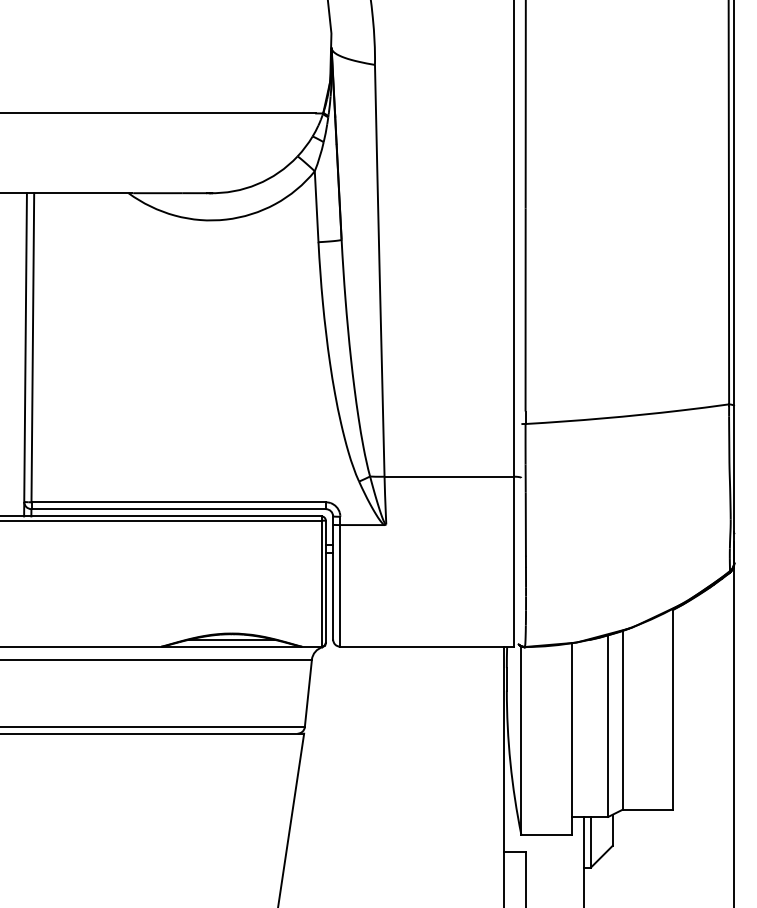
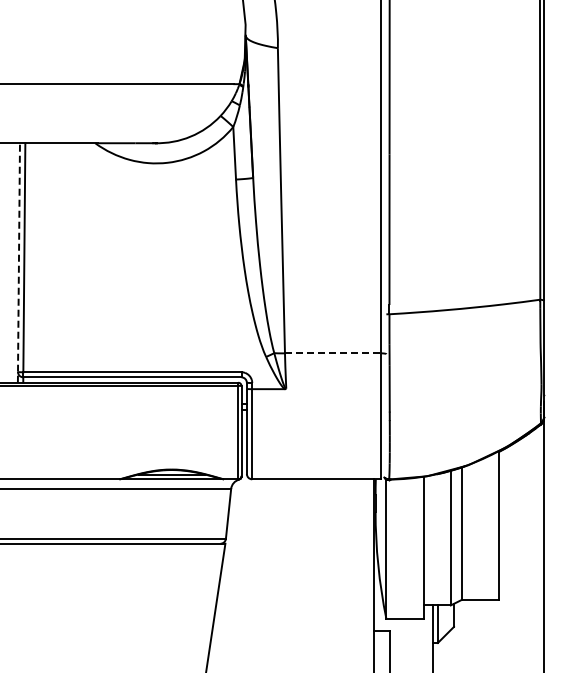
line: (24, 354) -> (18, 262), solid -> dashed
line: (450, 476) -> (333, 353), solid -> dashed

